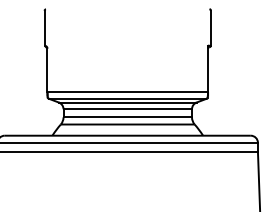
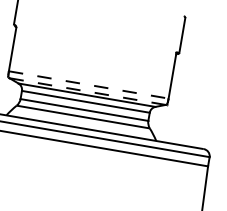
line: (128, 92) -> (89, 85), solid -> dashed
line: (127, 98) -> (87, 91), solid -> dashed

